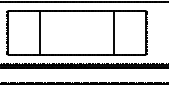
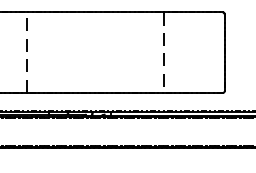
line: (40, 32) -> (27, 51), solid -> dashed
line: (113, 32) -> (163, 51), solid -> dashed

